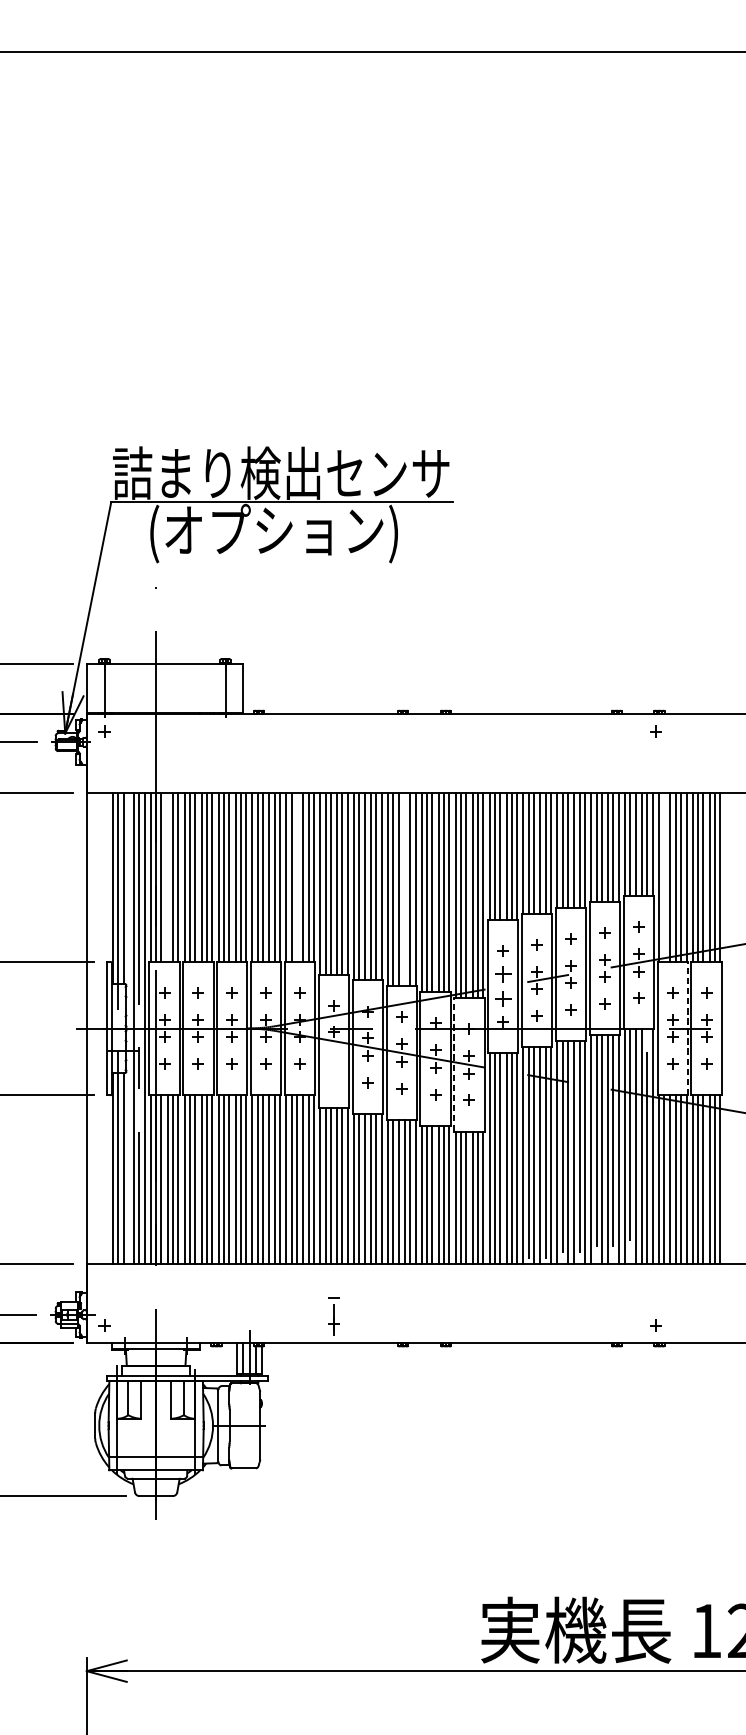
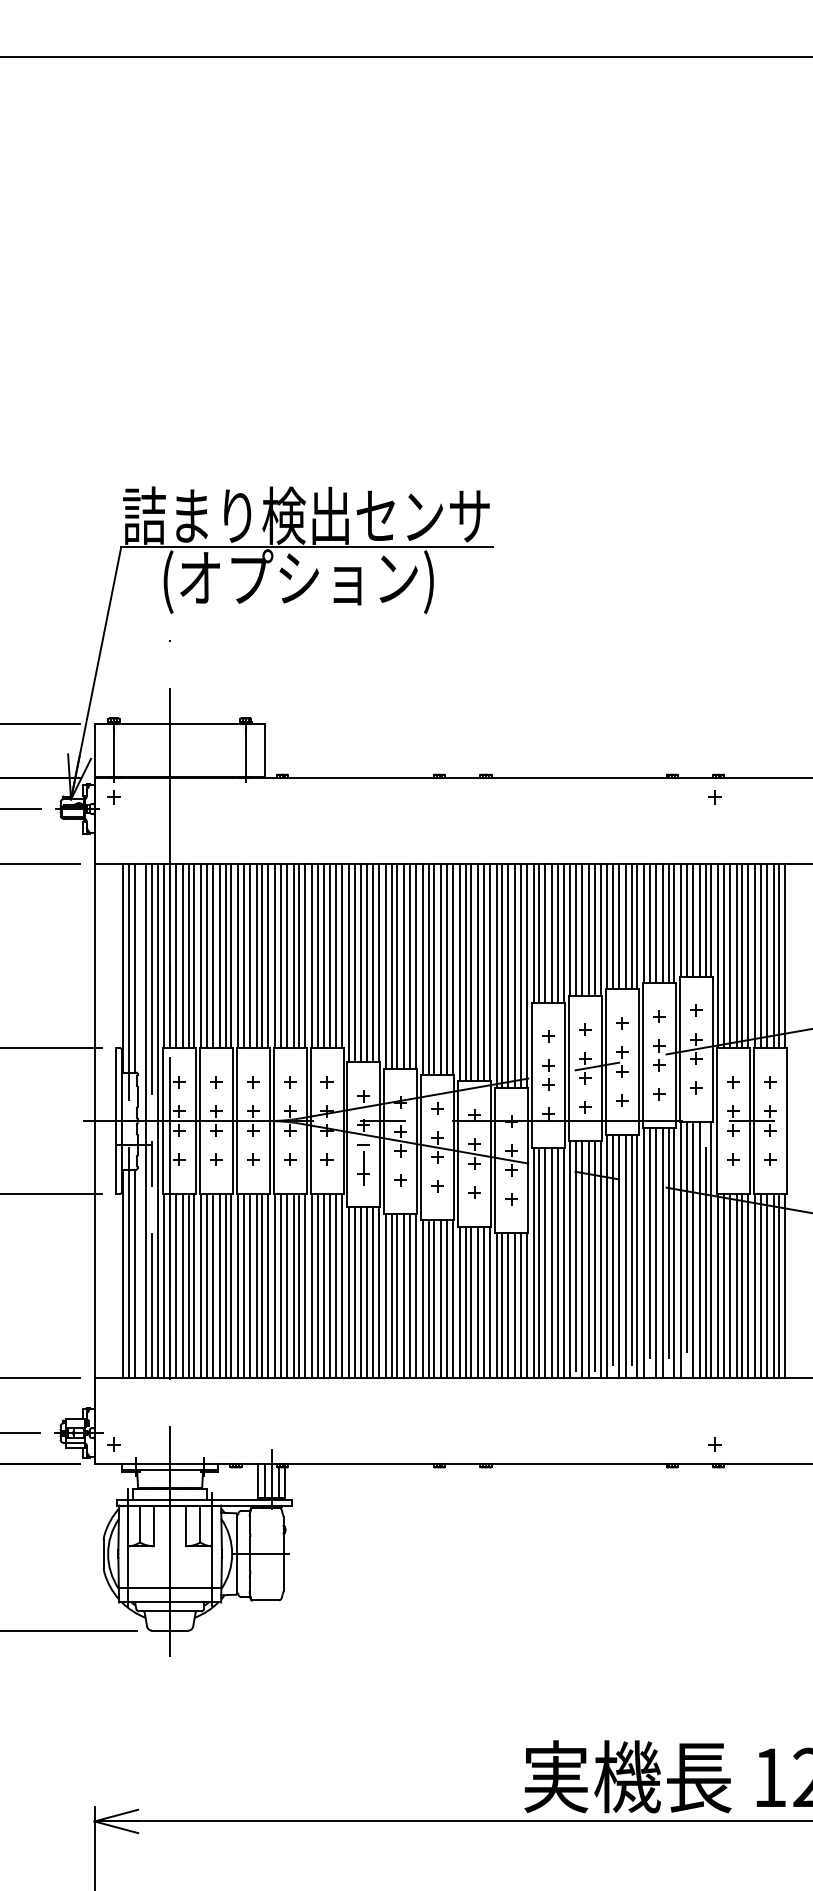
line: (167, 877) -> (182, 956), added
line: (296, 877) -> (323, 956), added
line: (663, 877) -> (723, 956), added
line: (405, 889) -> (441, 969), added
part: (503, 985) -> (548, 1074), size x0.71
line: (687, 1028) -> (749, 1121), dashed -> solid
line: (454, 1064) -> (495, 1160), dashed -> solid
part: (333, 1316) -> (363, 1164), moved

